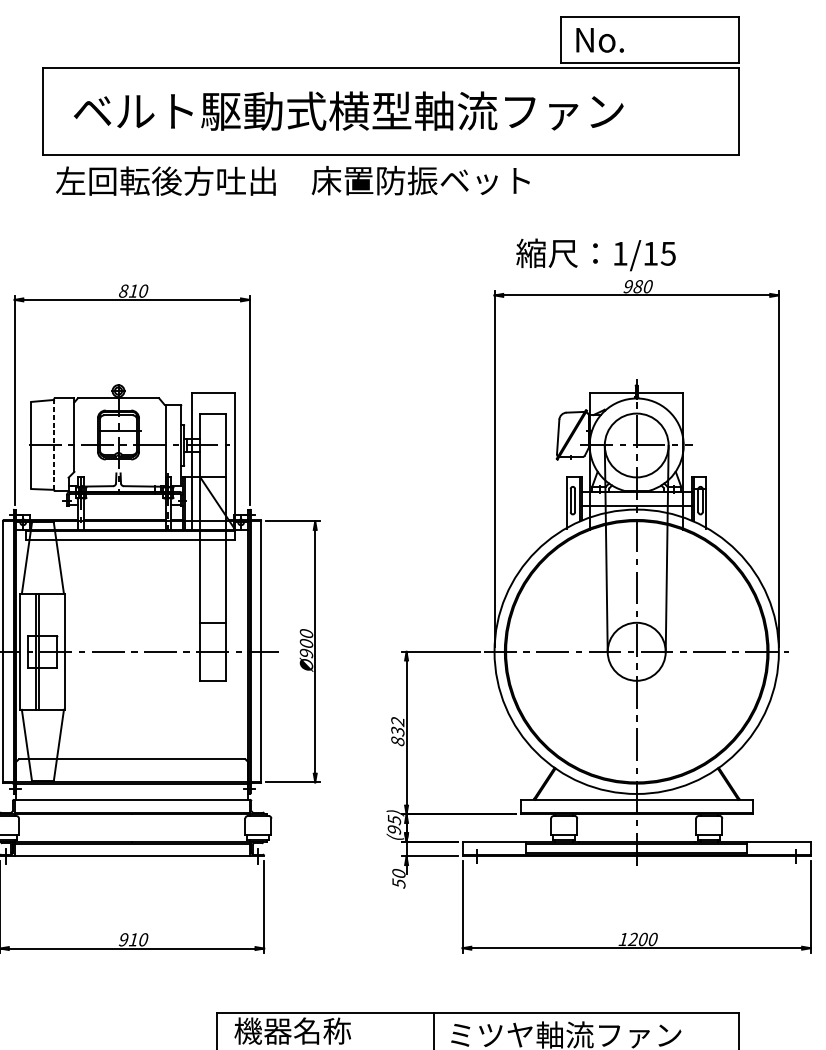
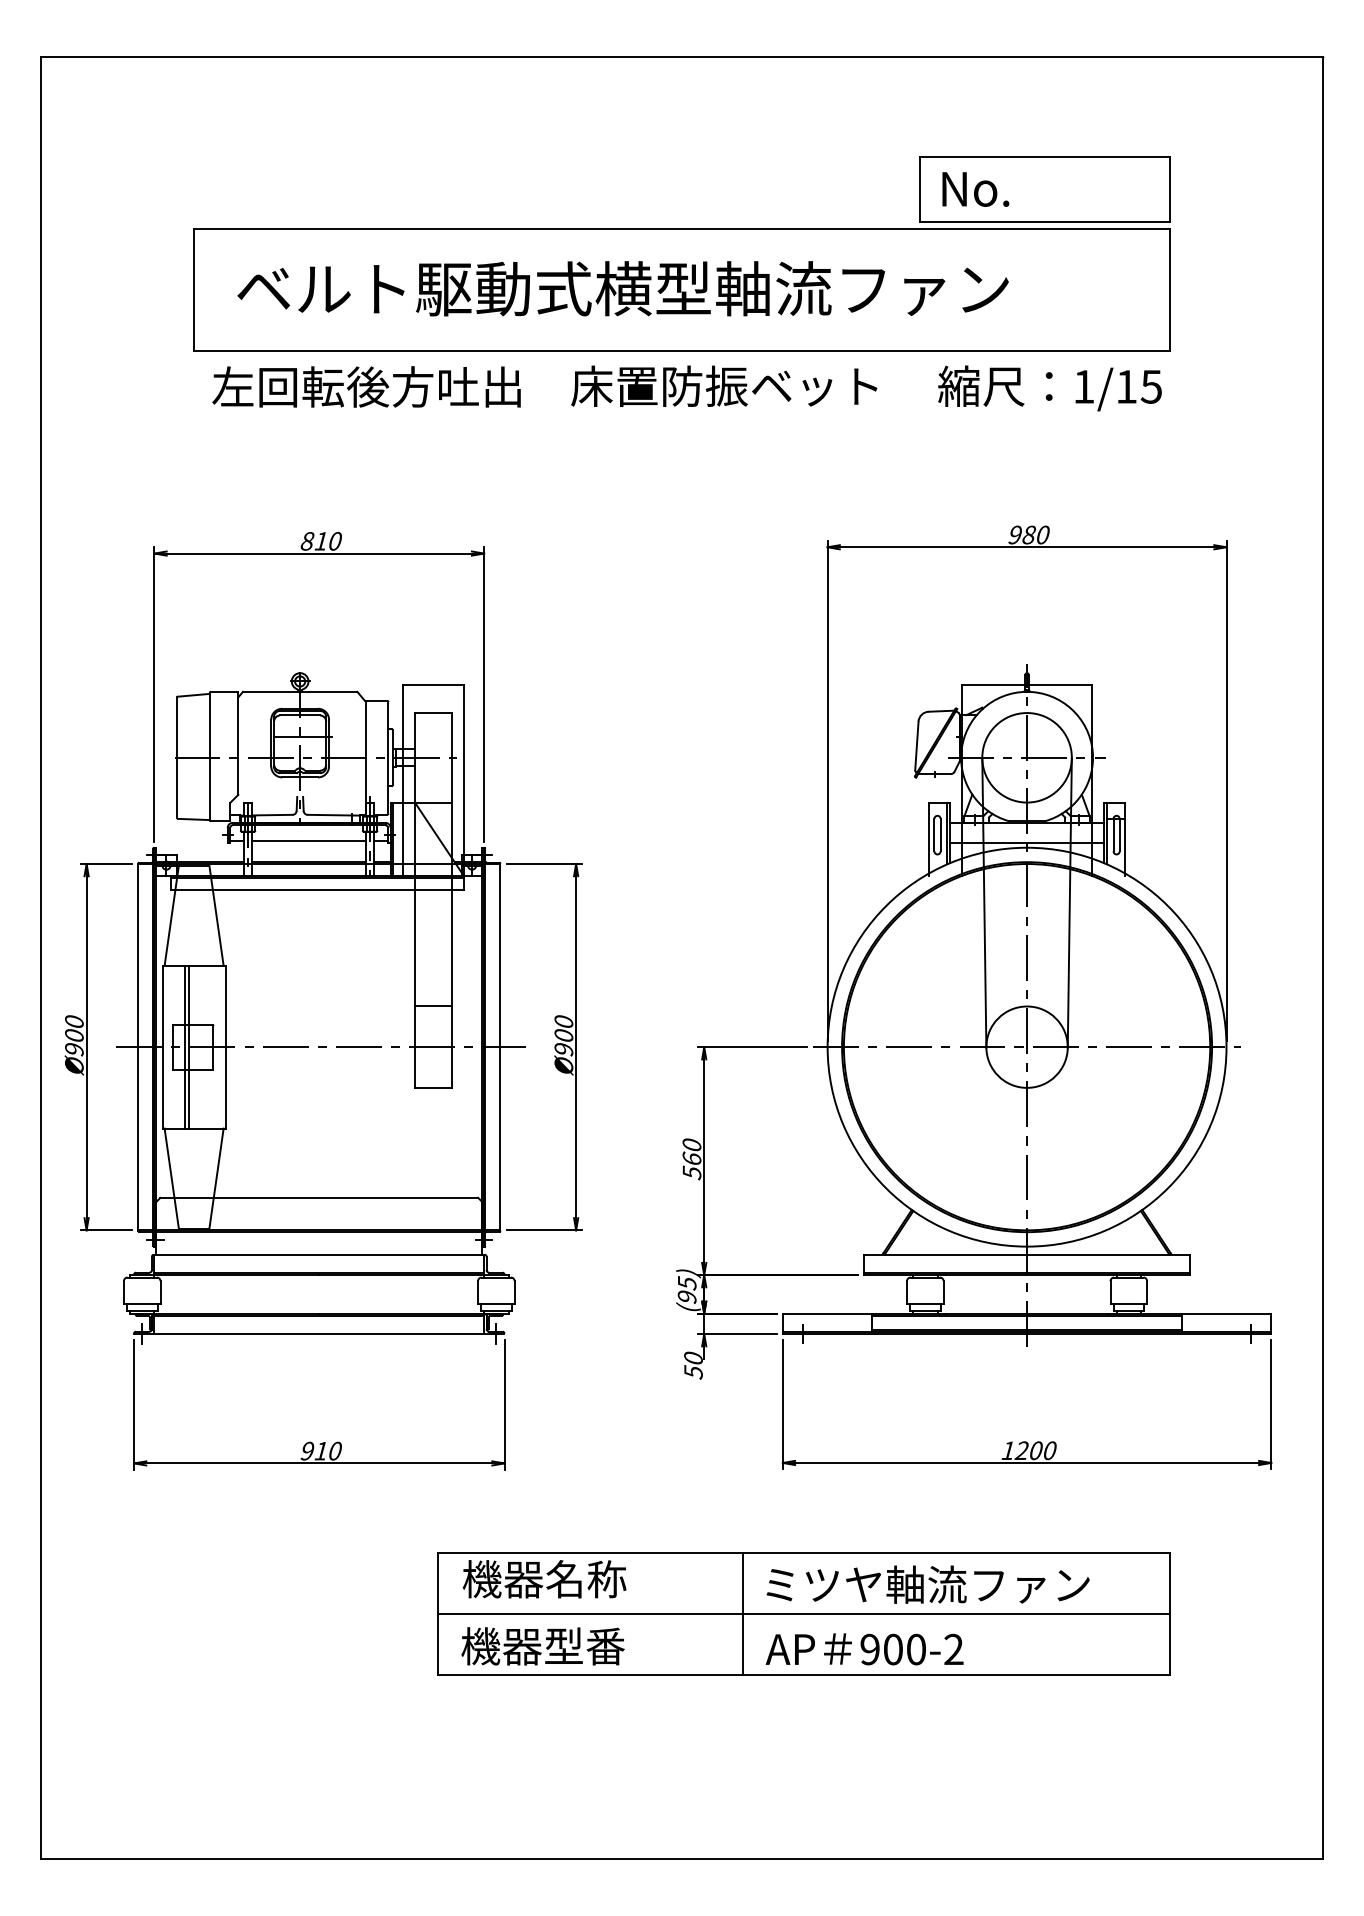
text: (595, 254) -> (1049, 388), moved
line: (53, 444) -> (209, 756), dashed -> solid
line: (125, 504) -> (309, 840), added
text: (397, 731) -> (691, 1159), 832 -> 560

